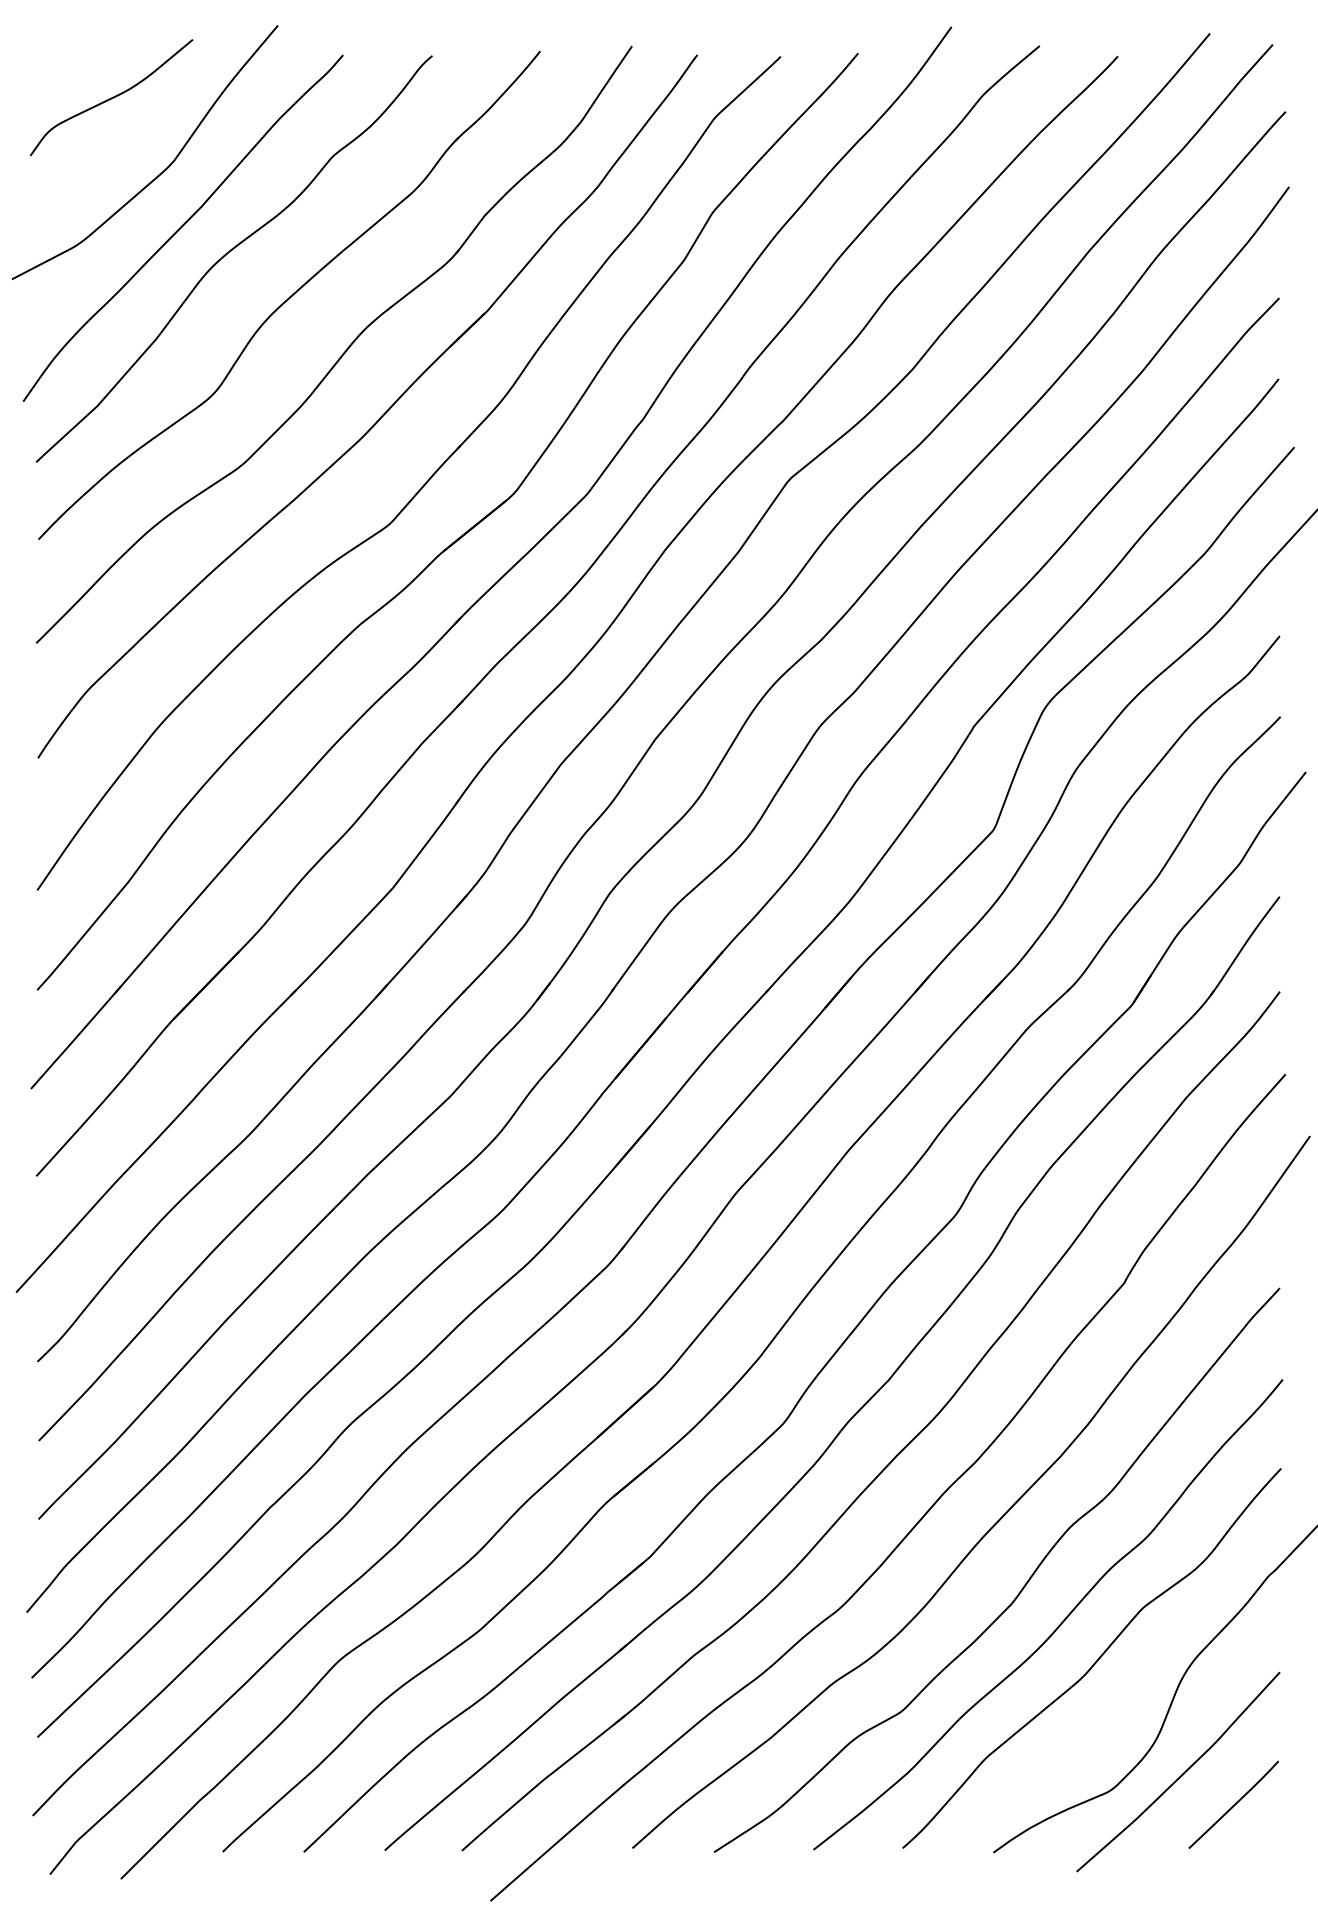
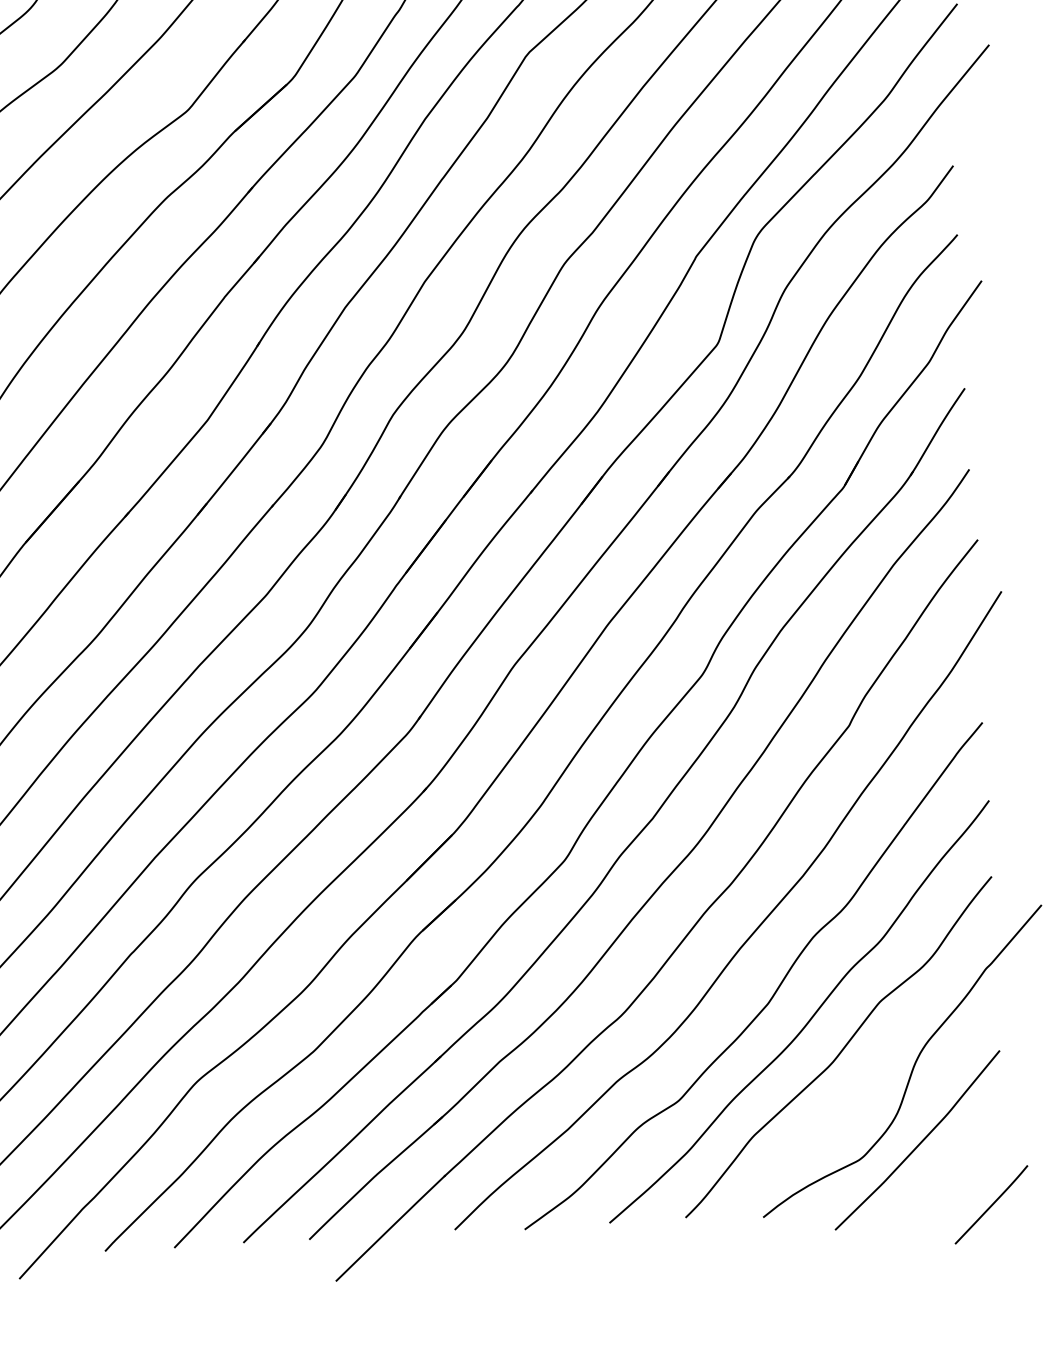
curve: (1233, 1804) -> (991, 1204), moved

